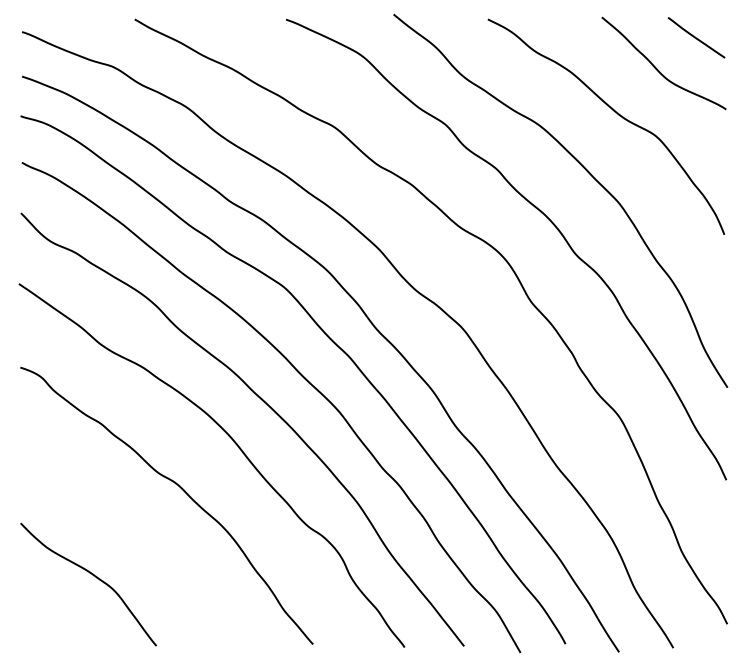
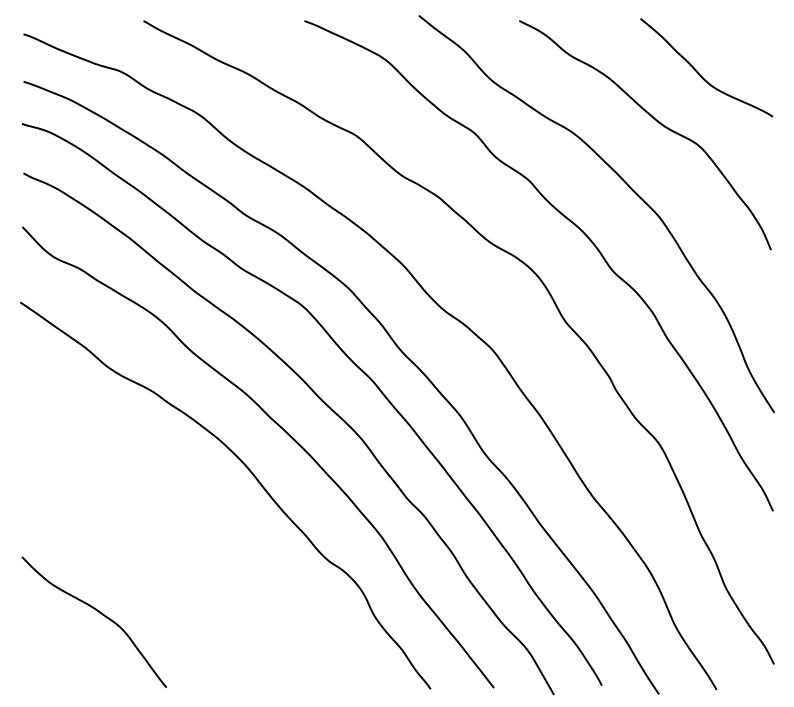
line: (696, 37) -> (741, 40), removed
curve: (181, 489) -> (193, 521), removed

